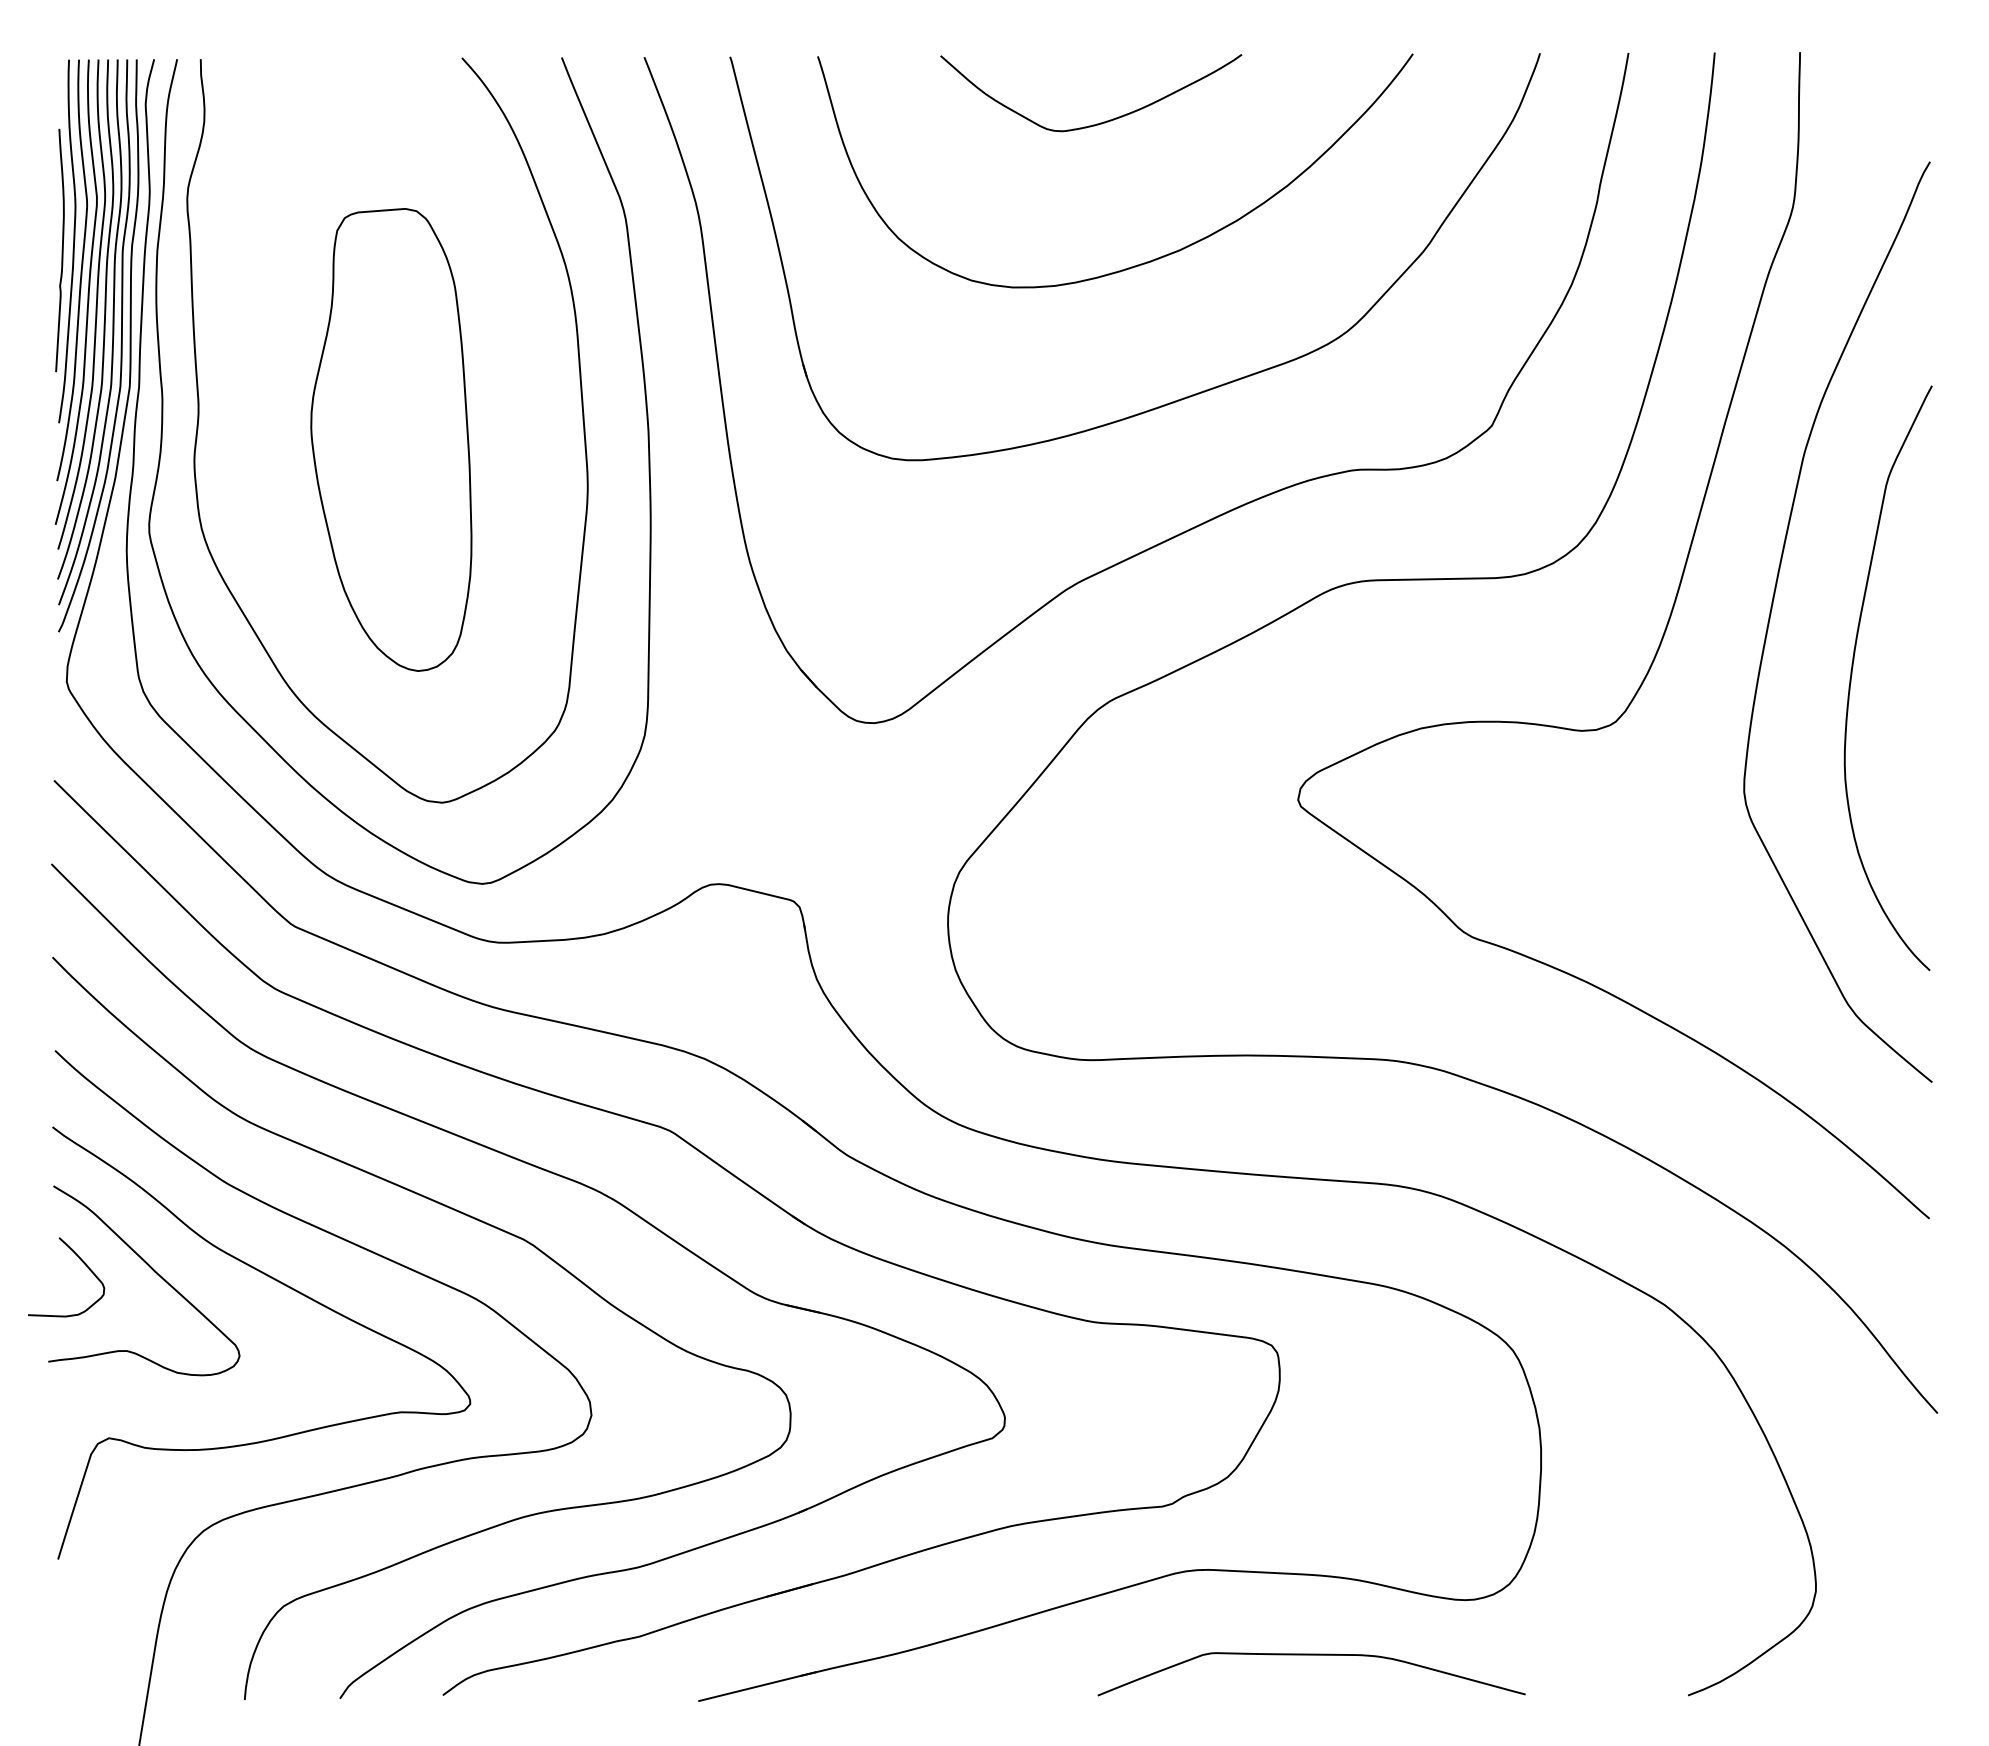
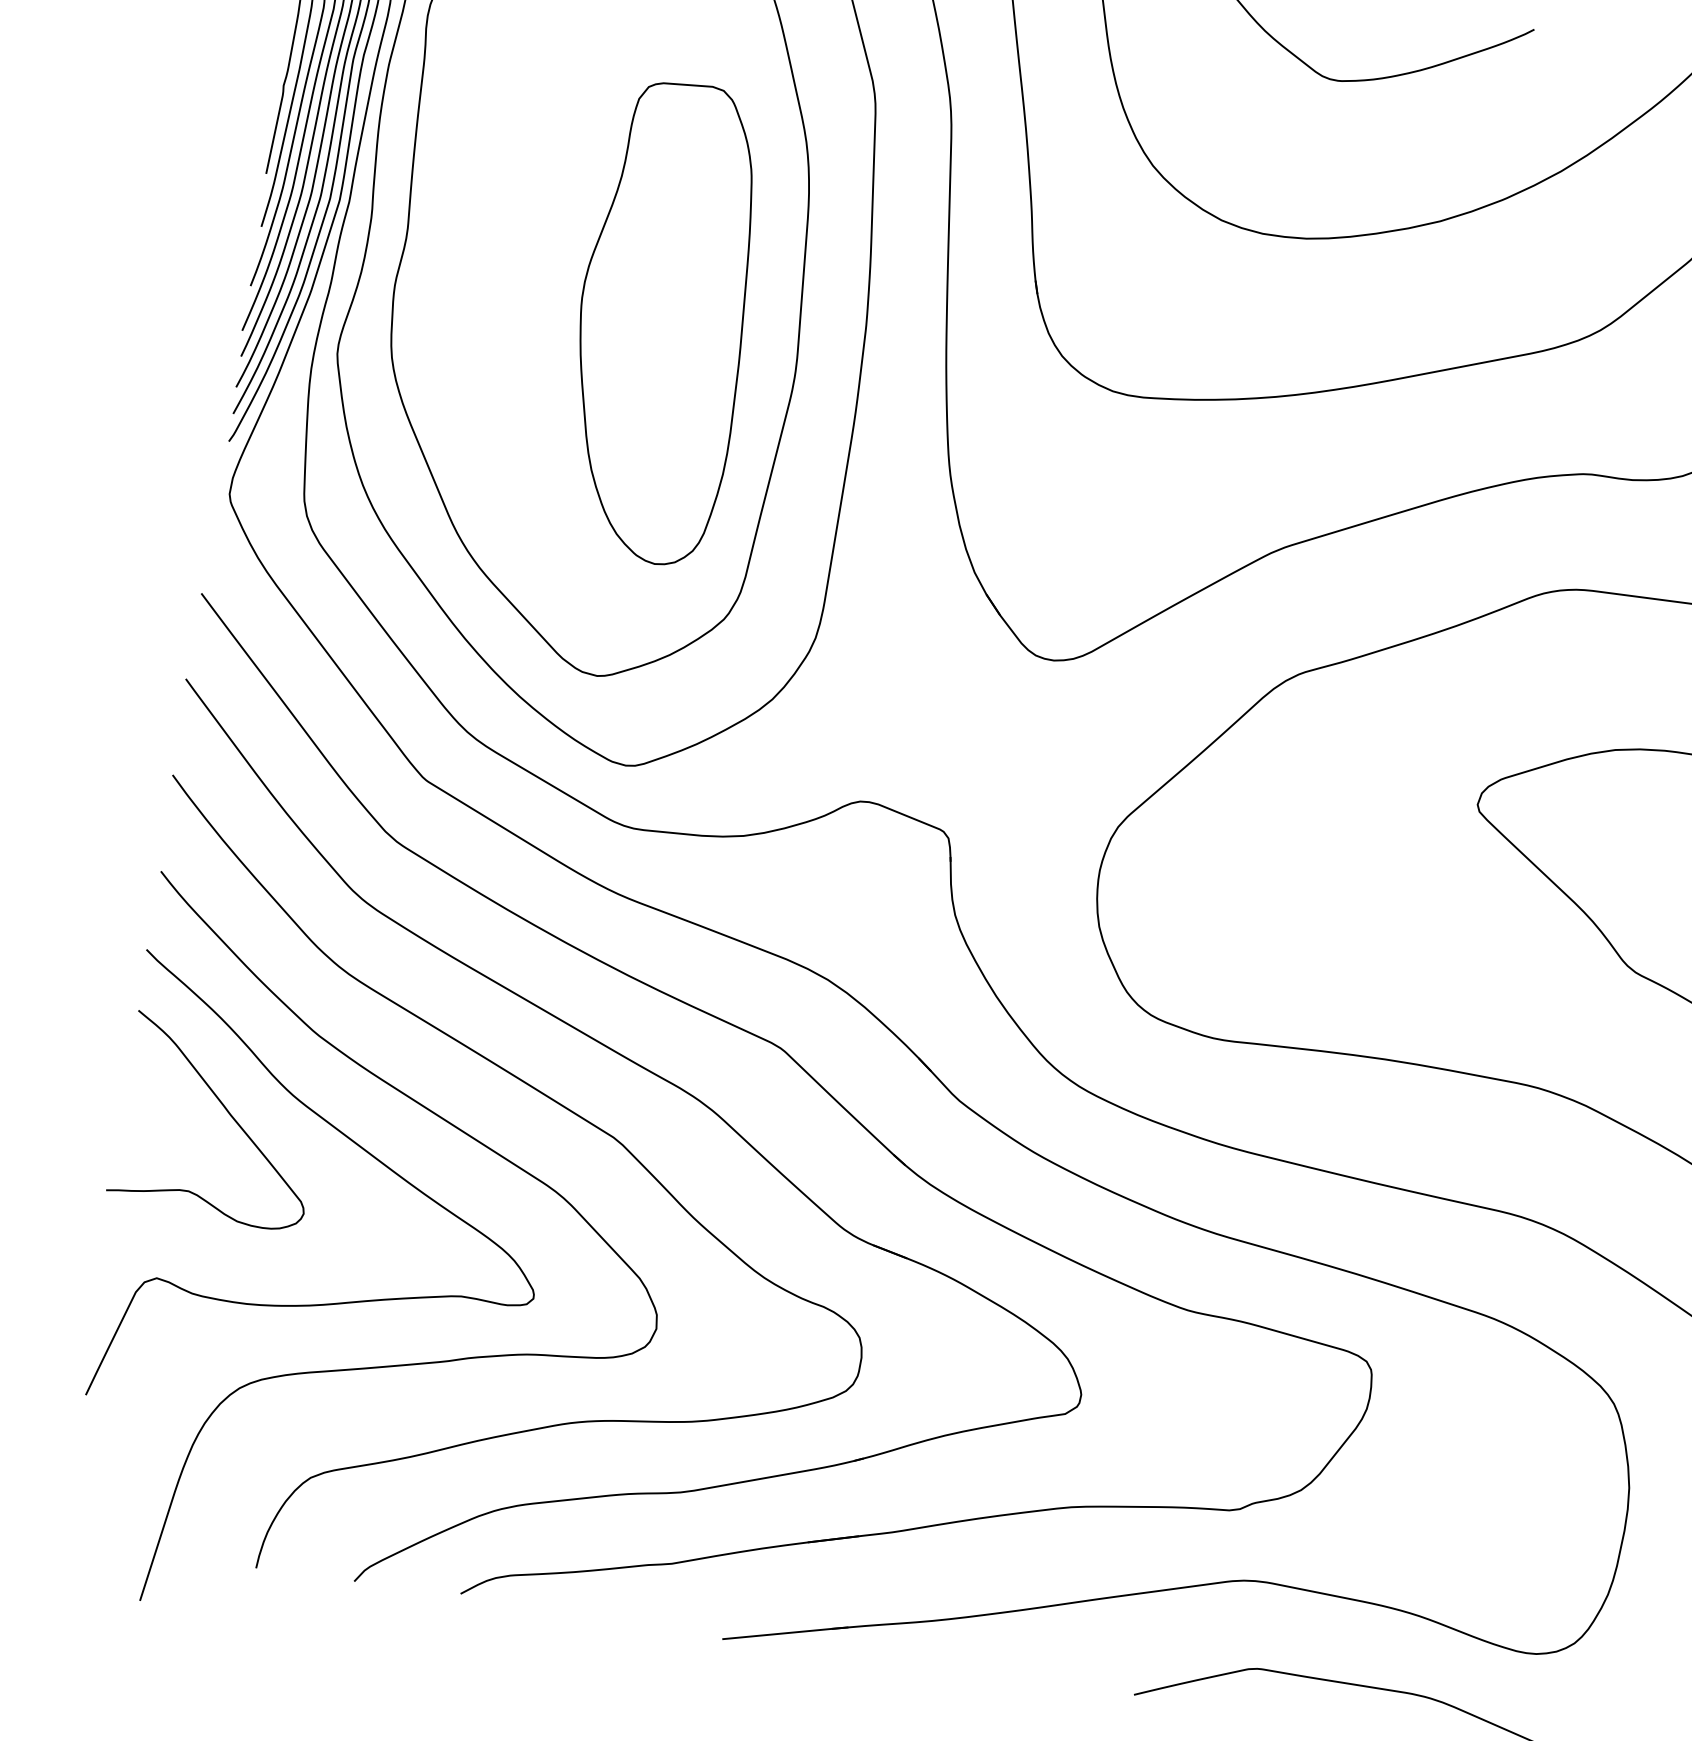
part: (391, 439) -> (662, 321), moved
curve: (81, 1261) -> (155, 1092), removed

